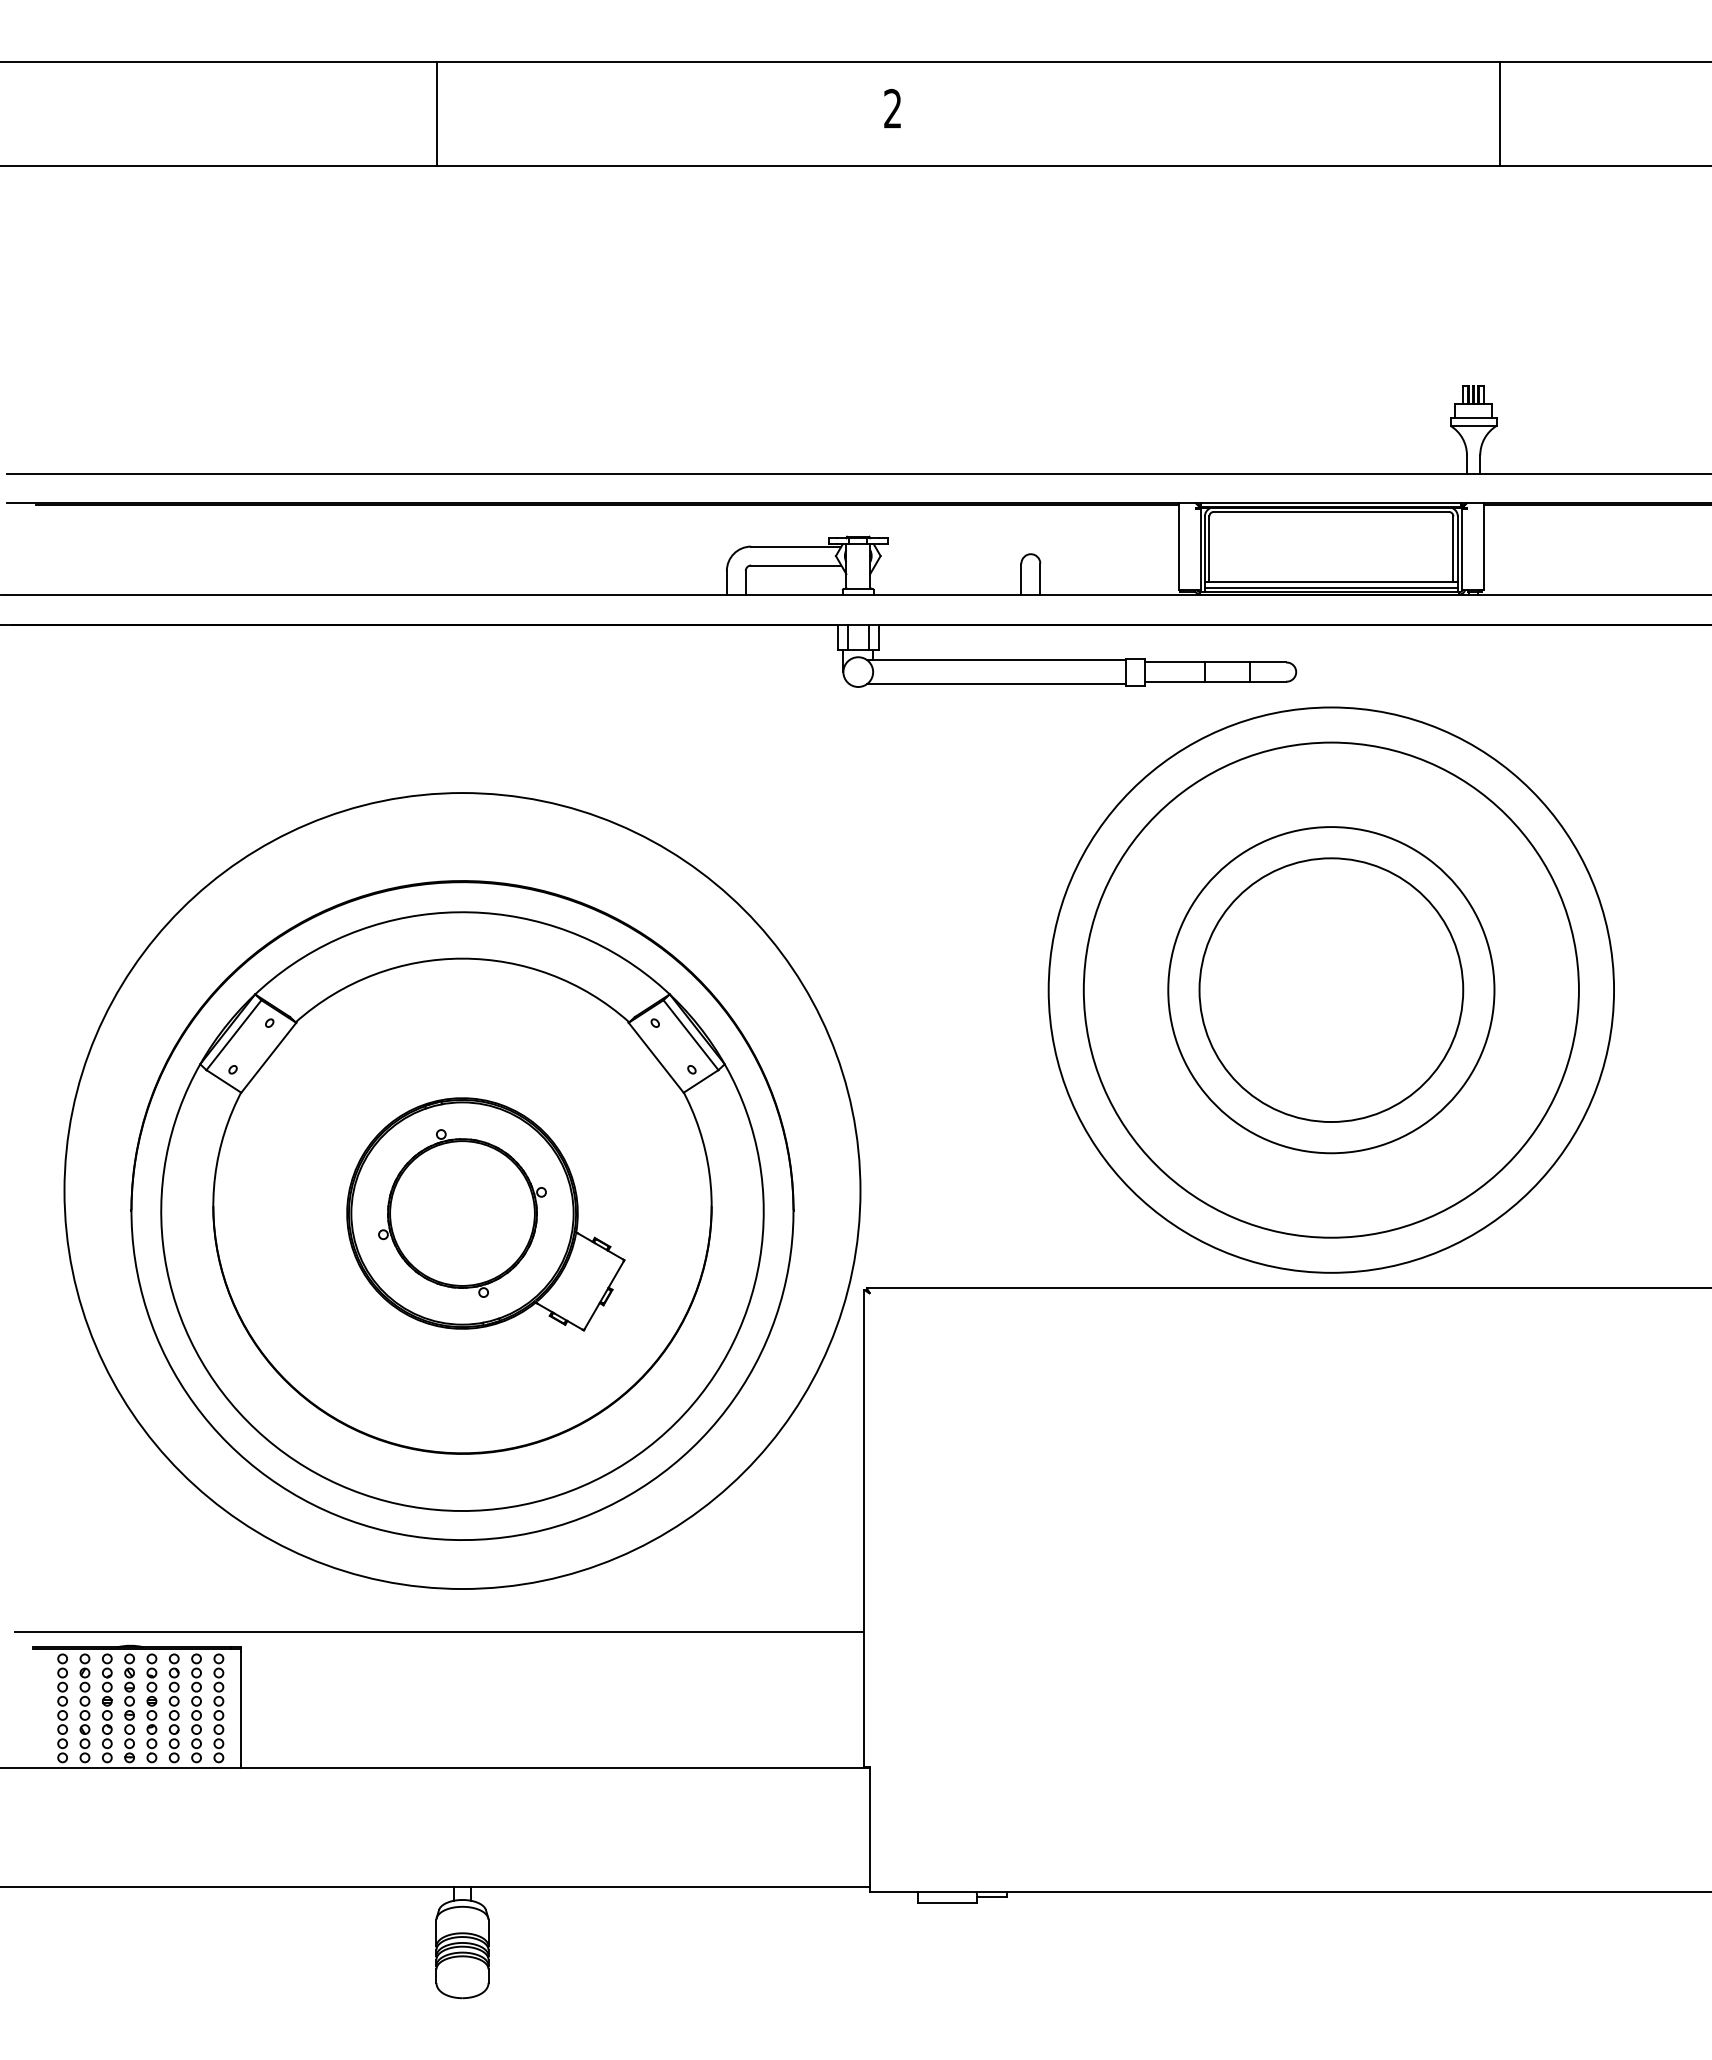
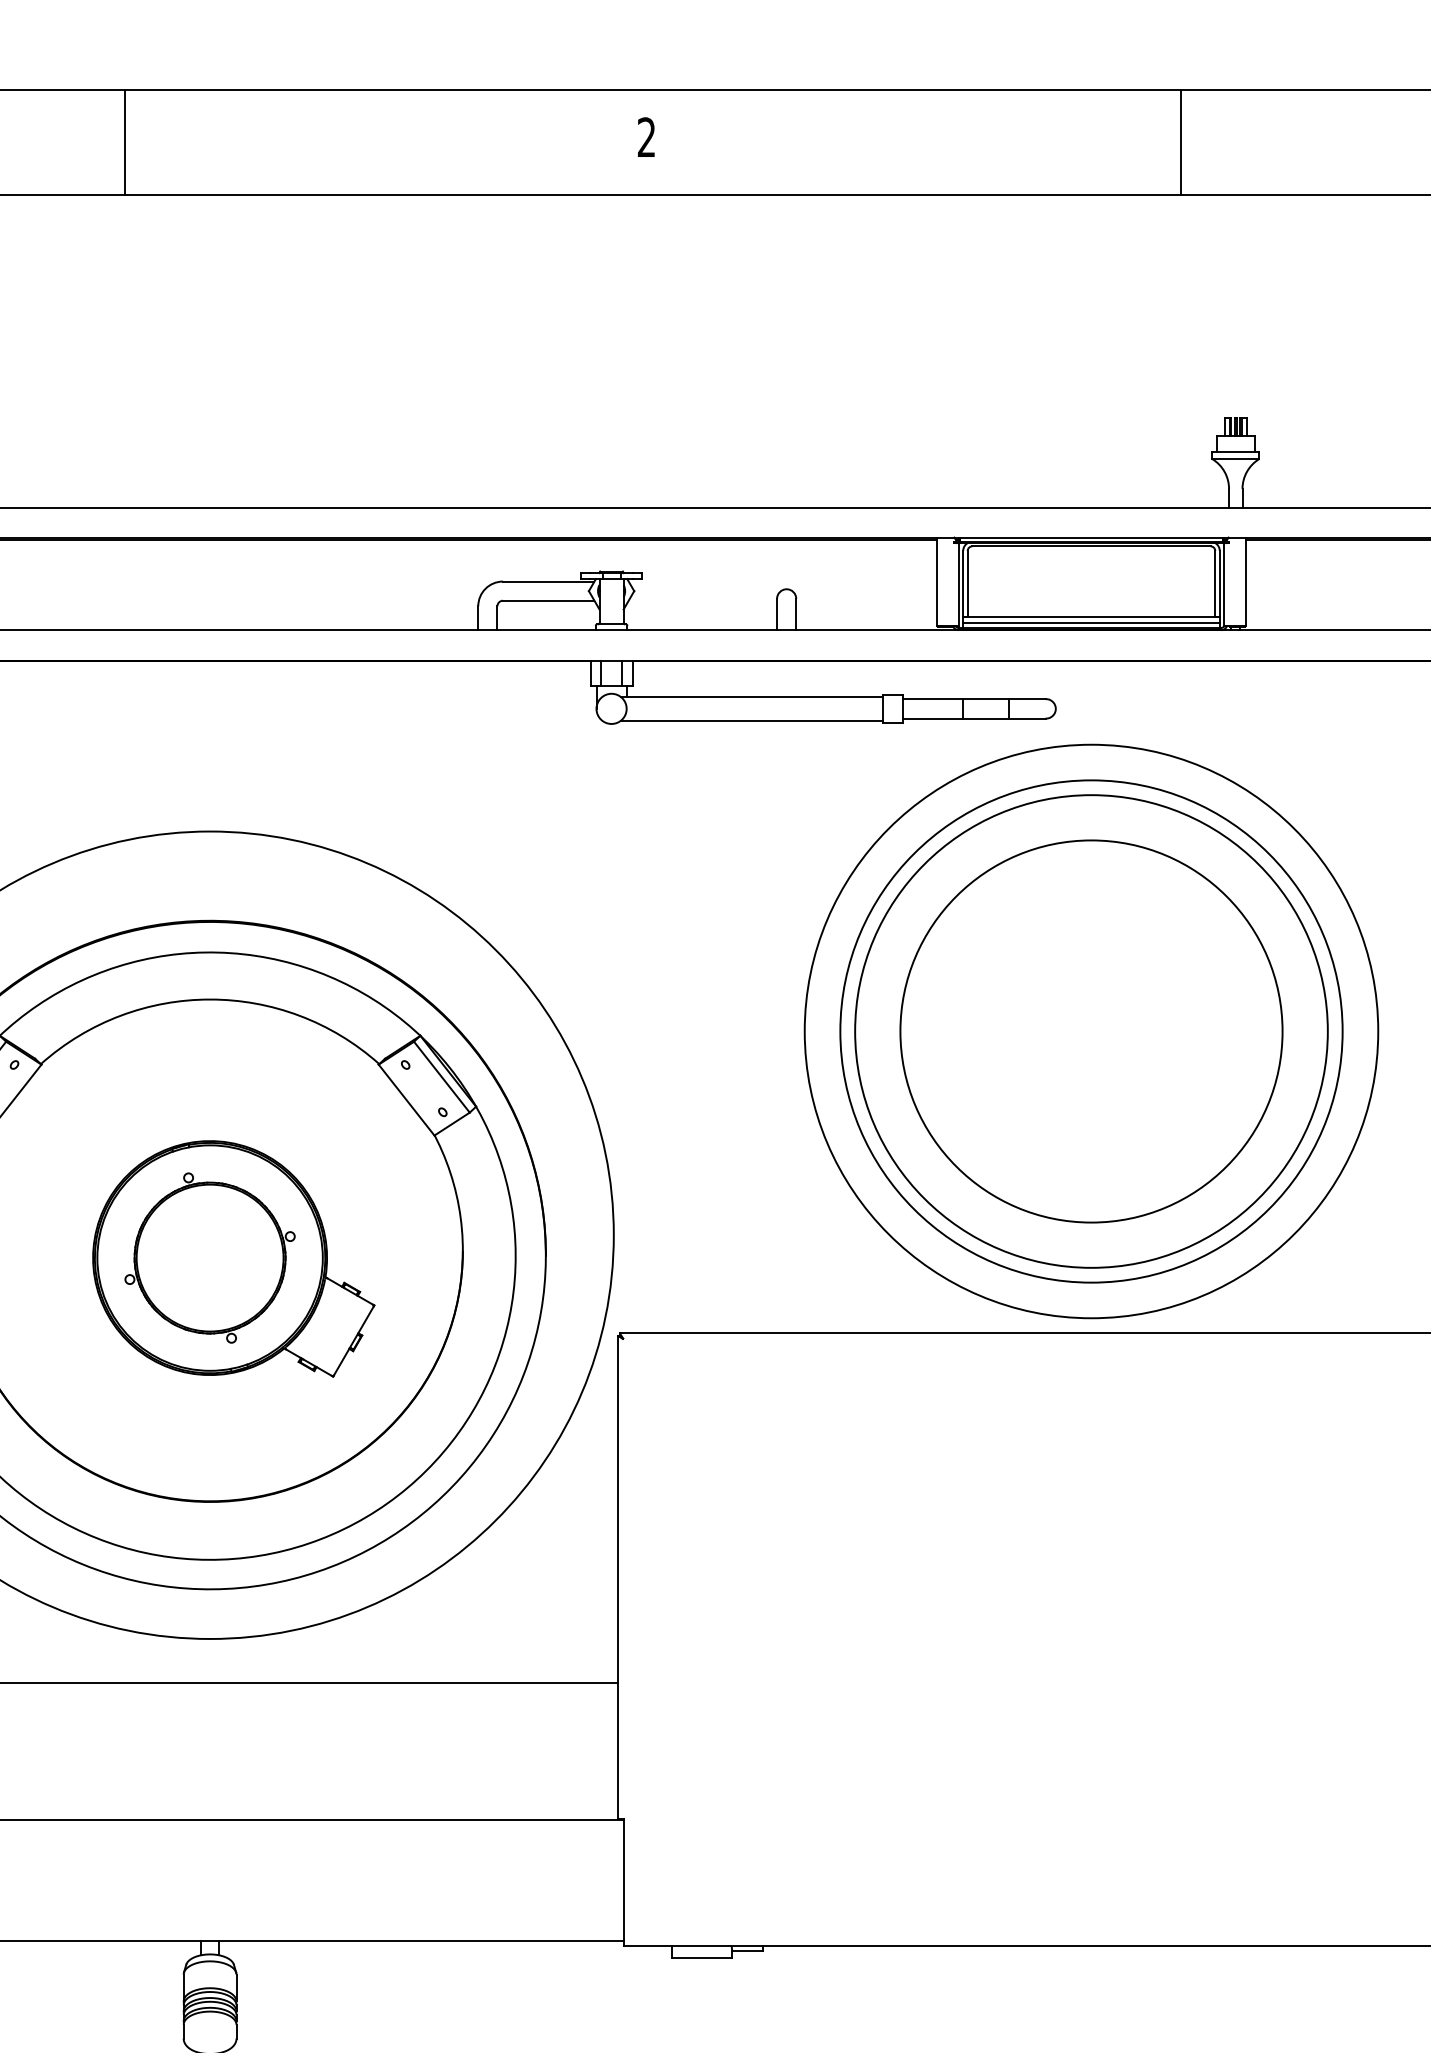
line: (437, 113) -> (124, 142), moved
line: (1499, 113) -> (1180, 142), moved
circle: (1331, 989) -> (1091, 1030), size x1.43
circle: (1331, 990) -> (1091, 1031), size x1.43

